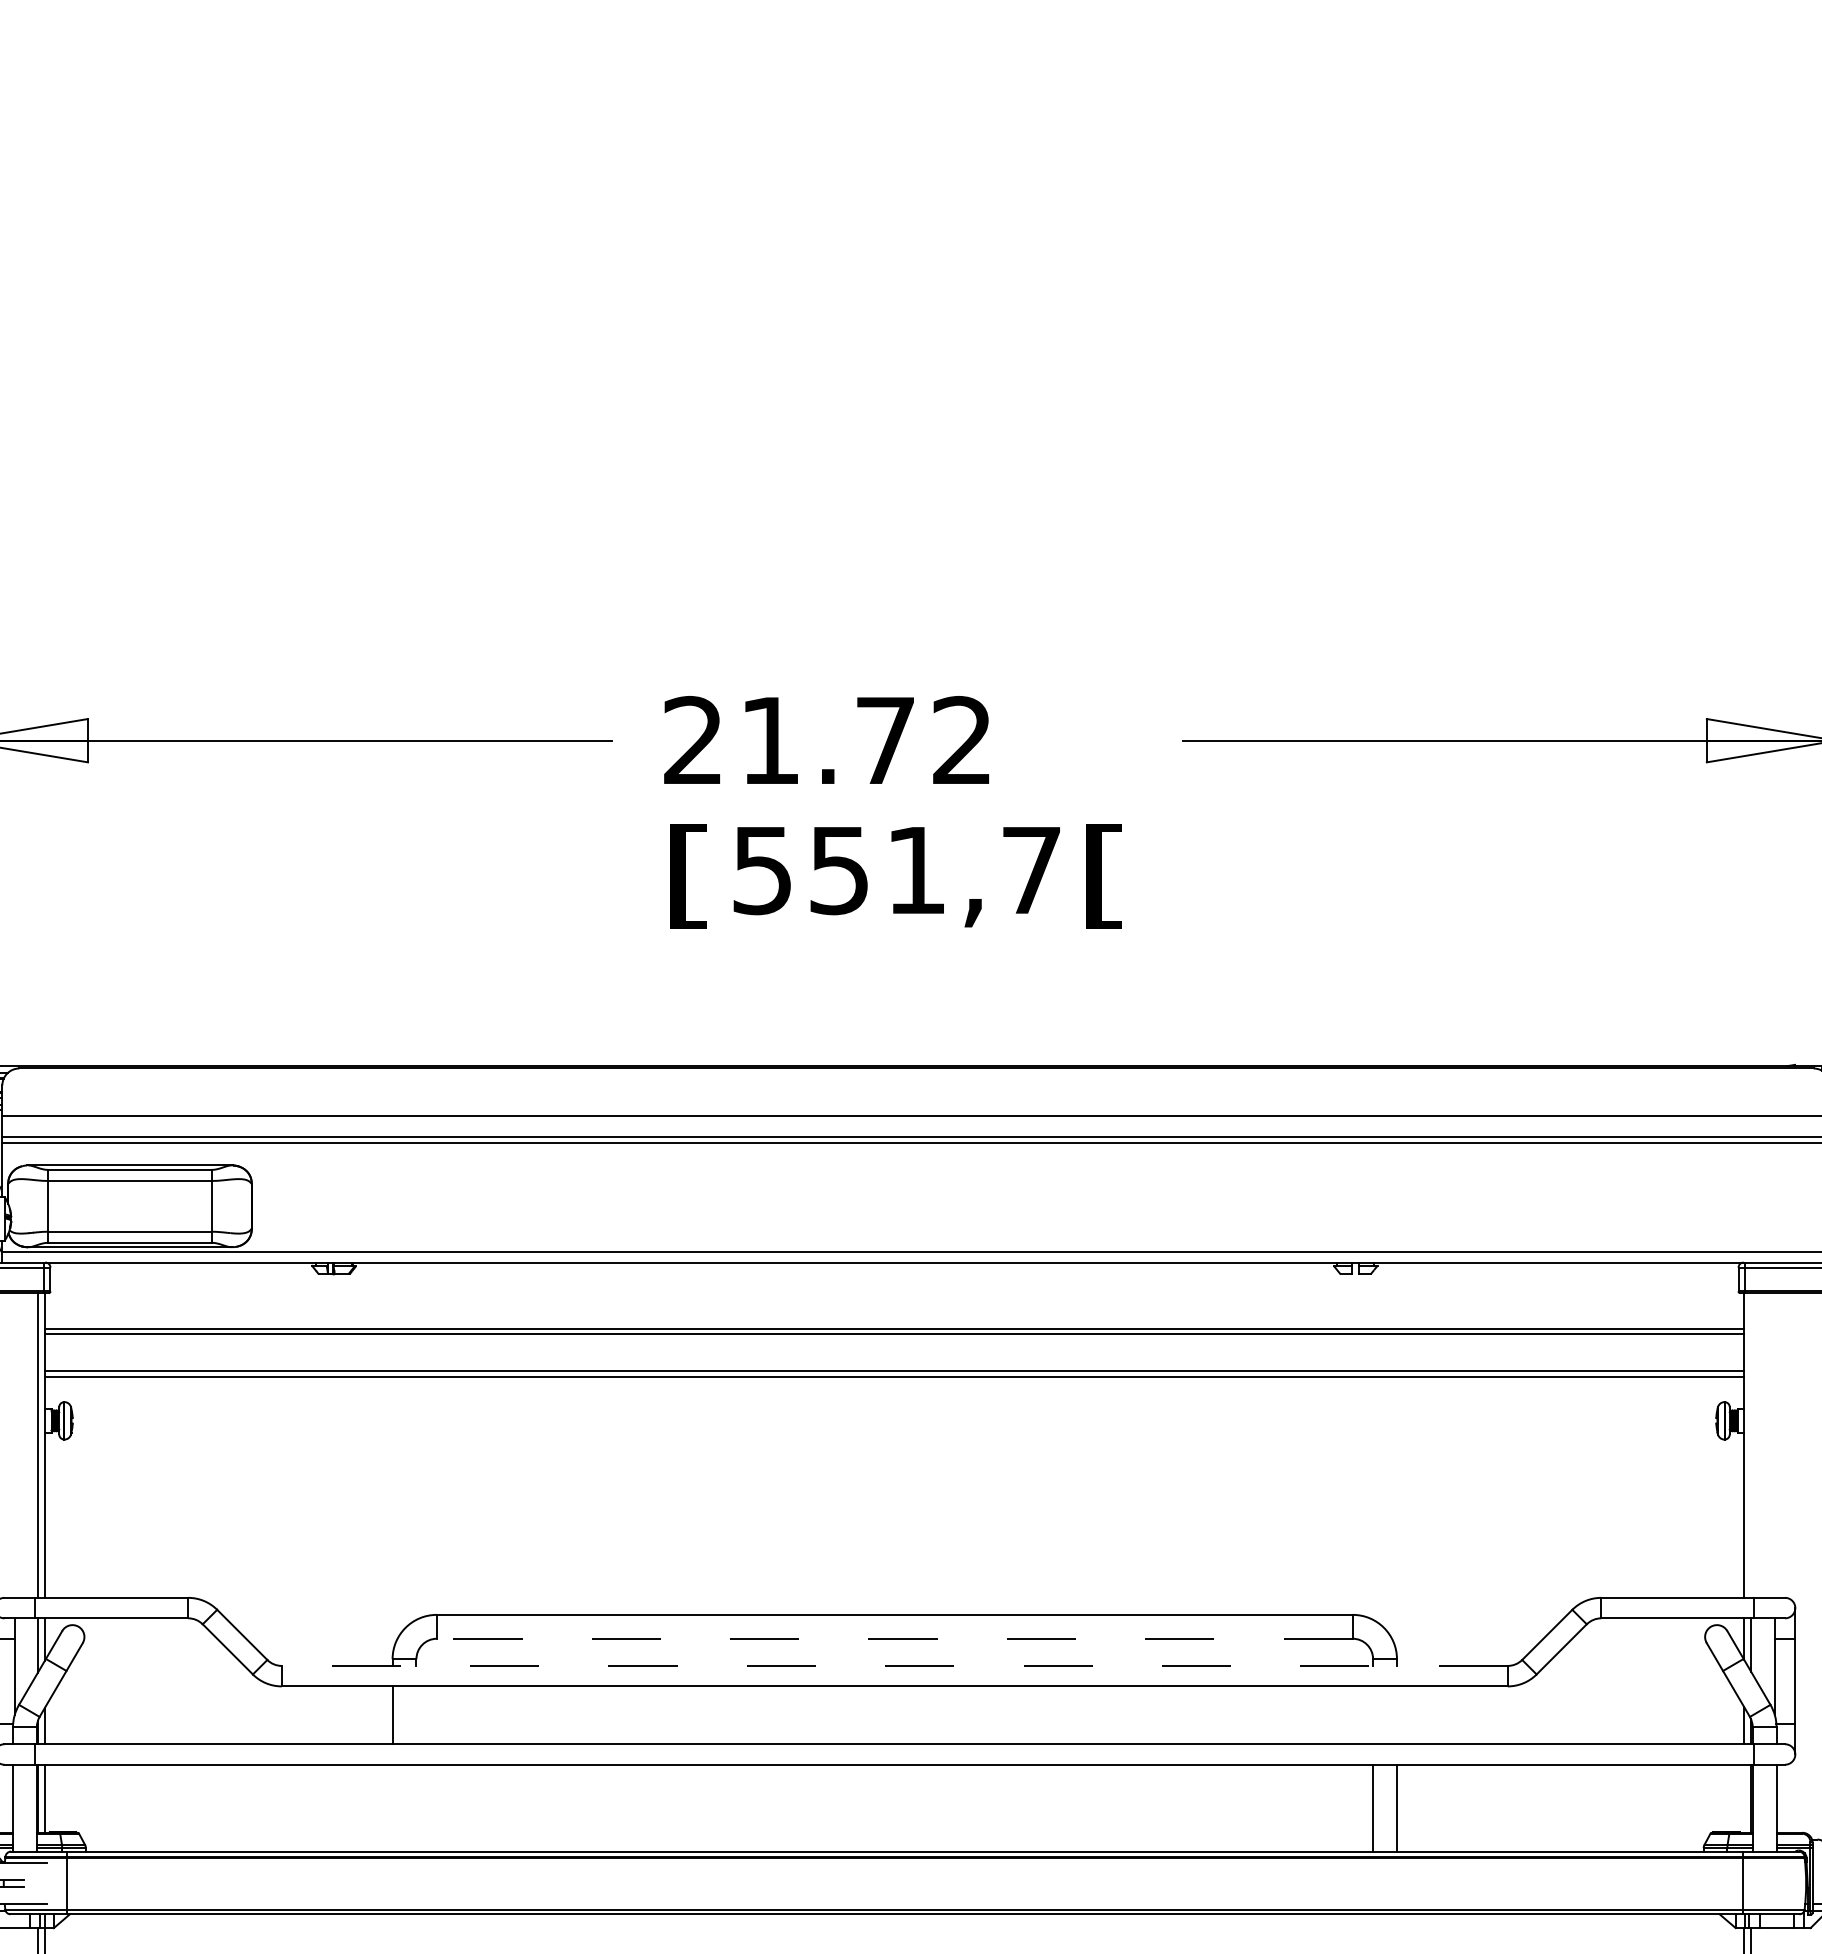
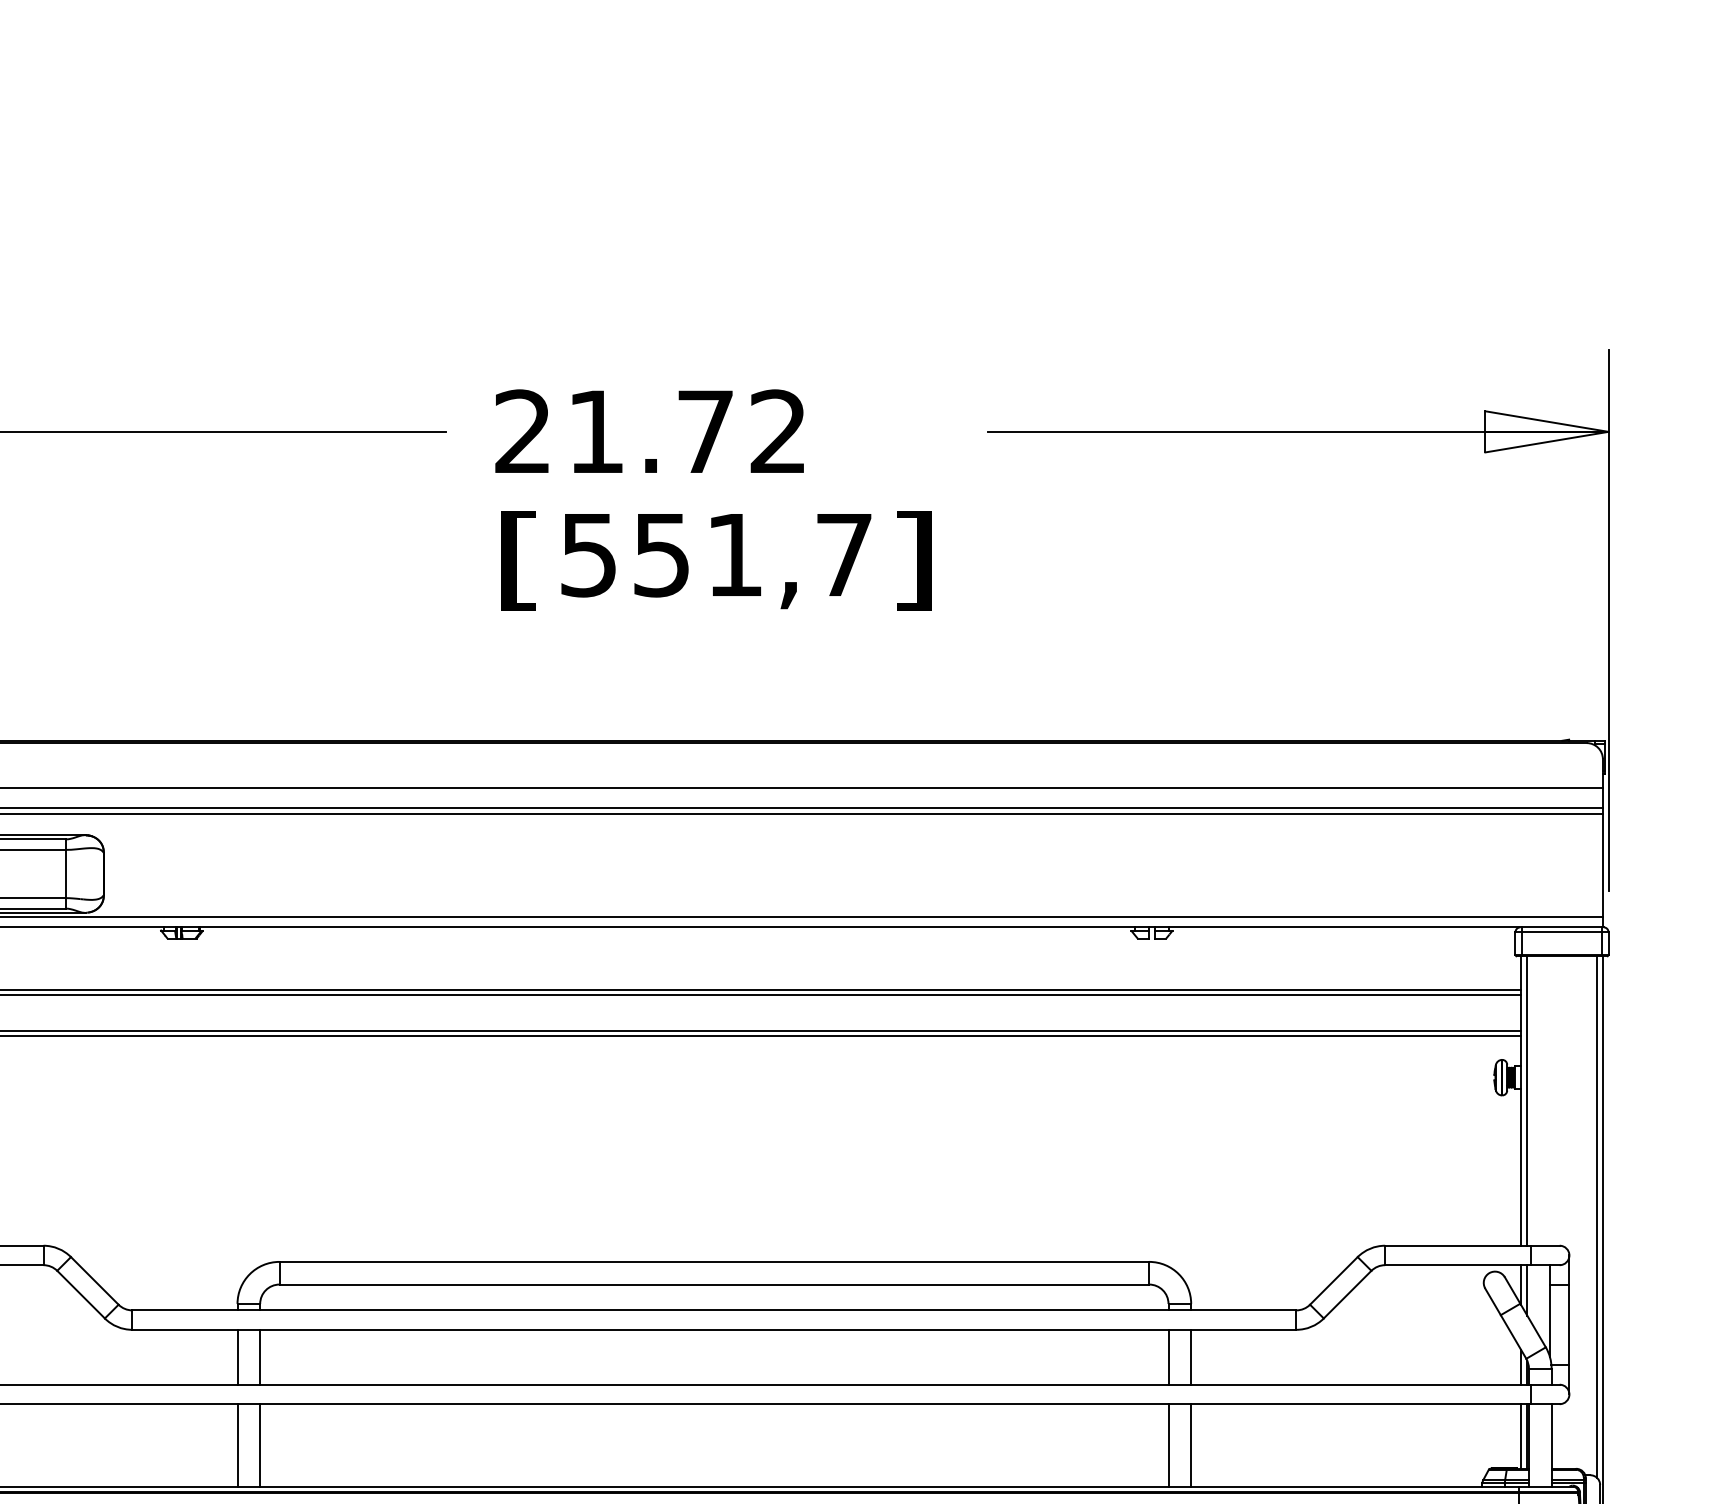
text: (1104, 876) -> (913, 560), [ -> ]
line: (1751, 1445) -> (1527, 1101), added
line: (894, 1638) -> (714, 1284), dashed -> solid
line: (894, 1666) -> (714, 1310), dashed -> solid
line: (416, 1715) -> (260, 1357), added
line: (1373, 1715) -> (1168, 1357), added
line: (1396, 1715) -> (1190, 1357), added
line: (1744, 1798) -> (1521, 1436), added
line: (392, 1807) -> (237, 1444), added
line: (416, 1807) -> (260, 1444), added

